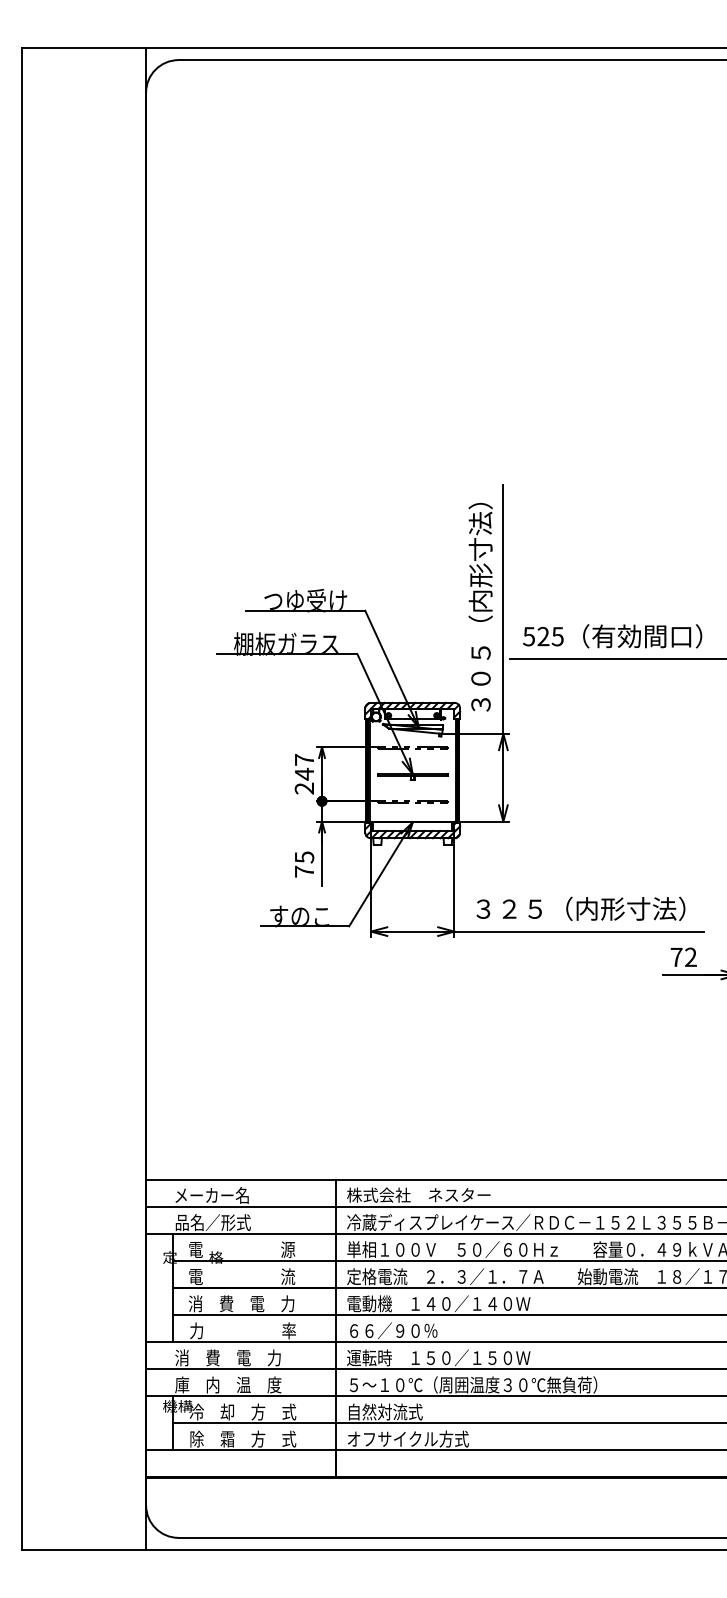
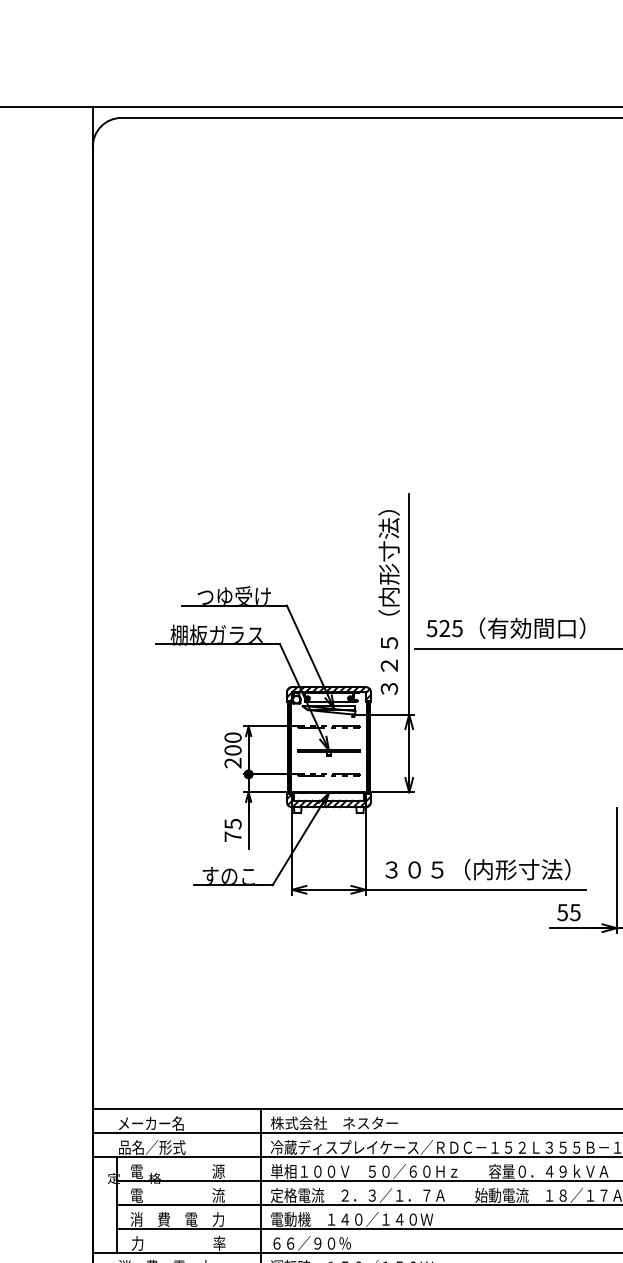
text: (480, 678) -> (388, 665), ３０５（内形寸法） -> ３２５（内形寸法）
text: (304, 767) -> (233, 744), 247 -> 200
text: (509, 908) -> (414, 869), ３２５（内形寸法） -> ３０５（内形寸法）
text: (683, 957) -> (568, 912), 72 -> 55

